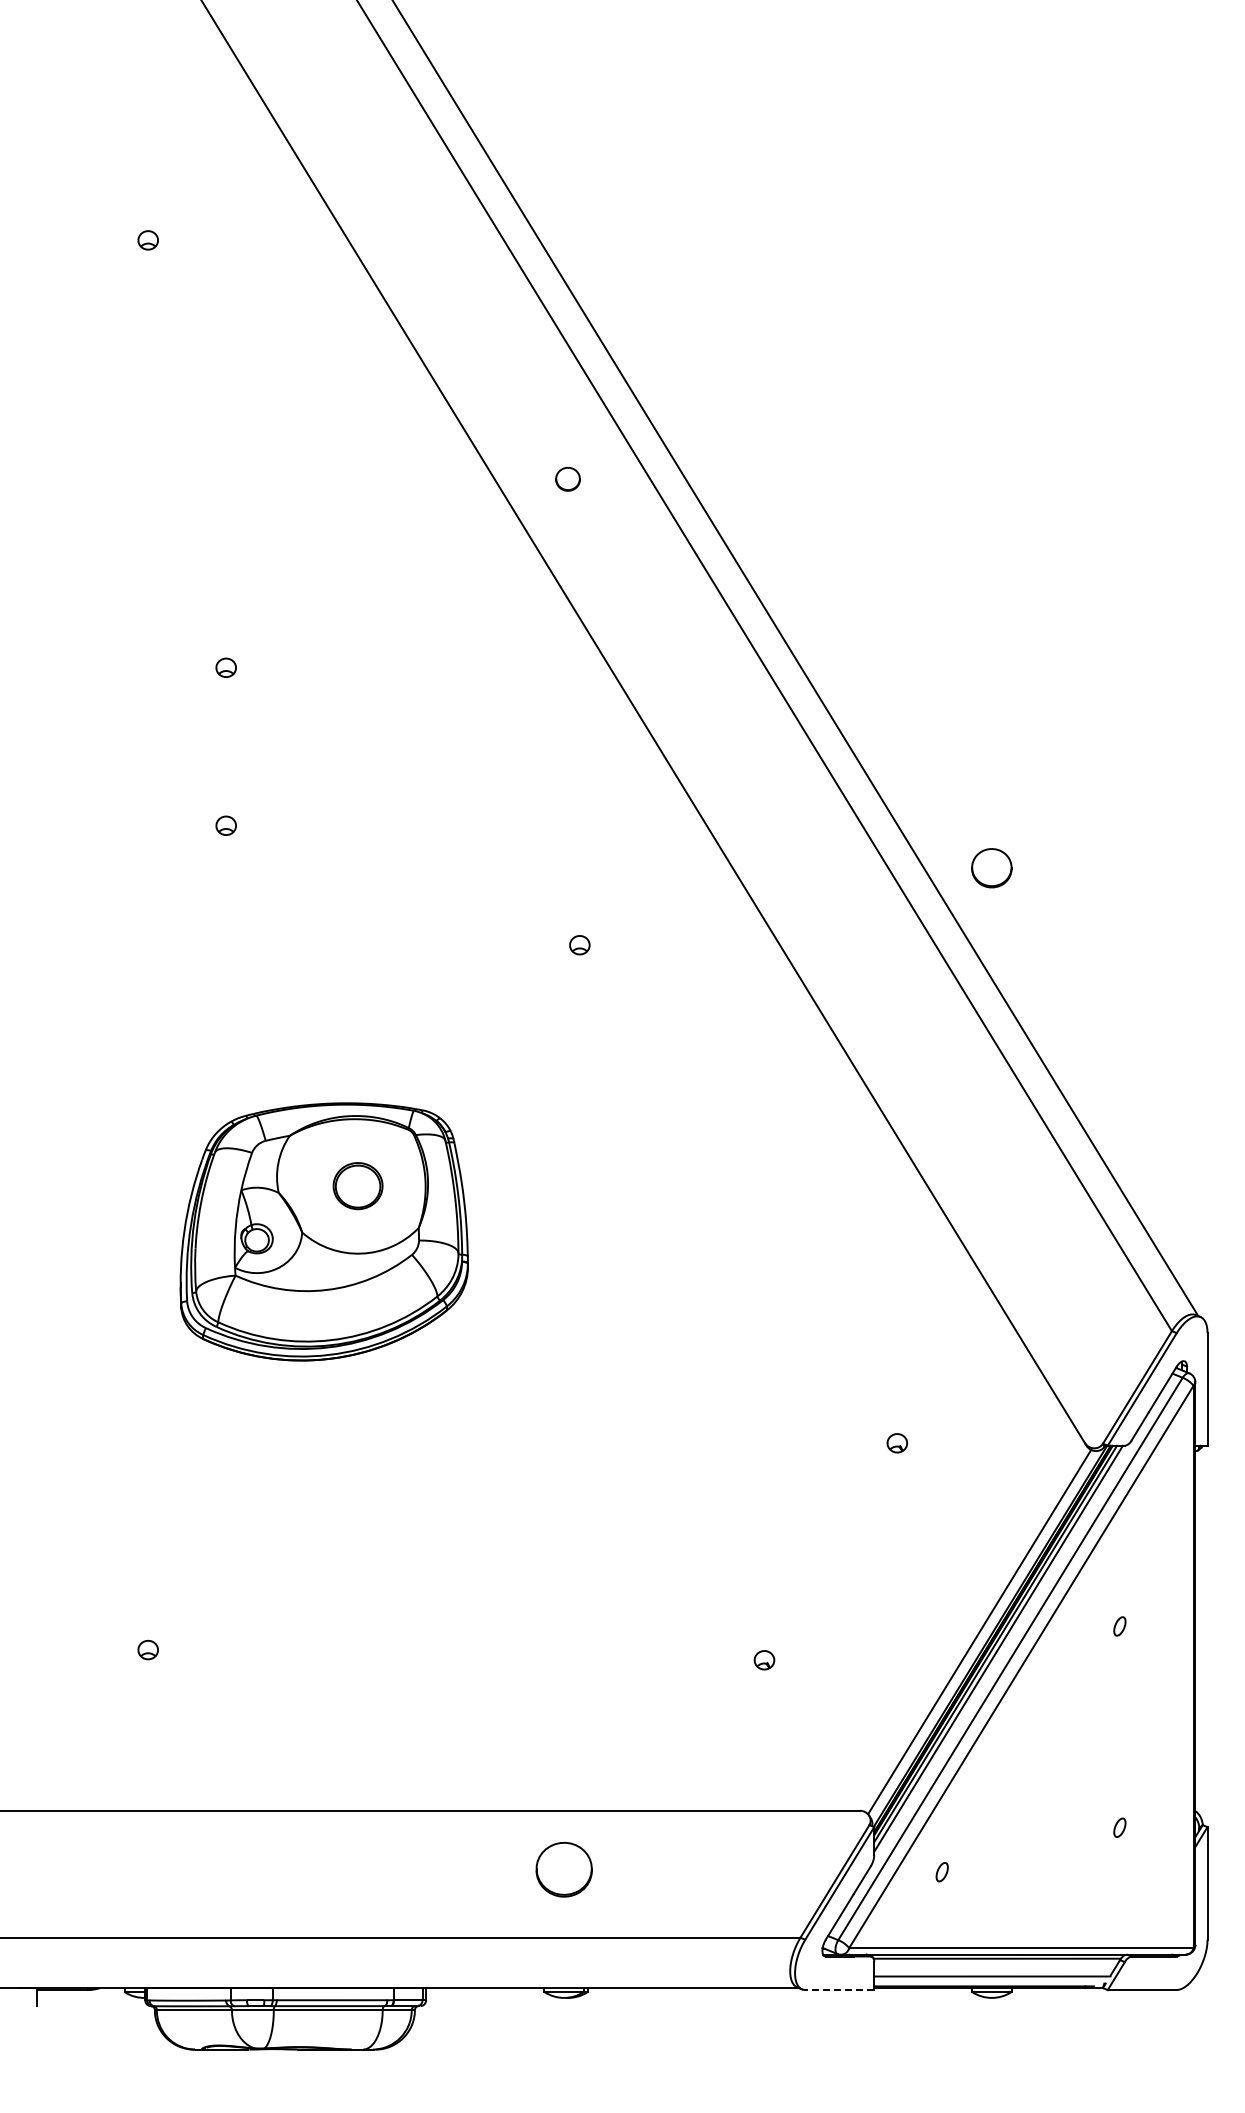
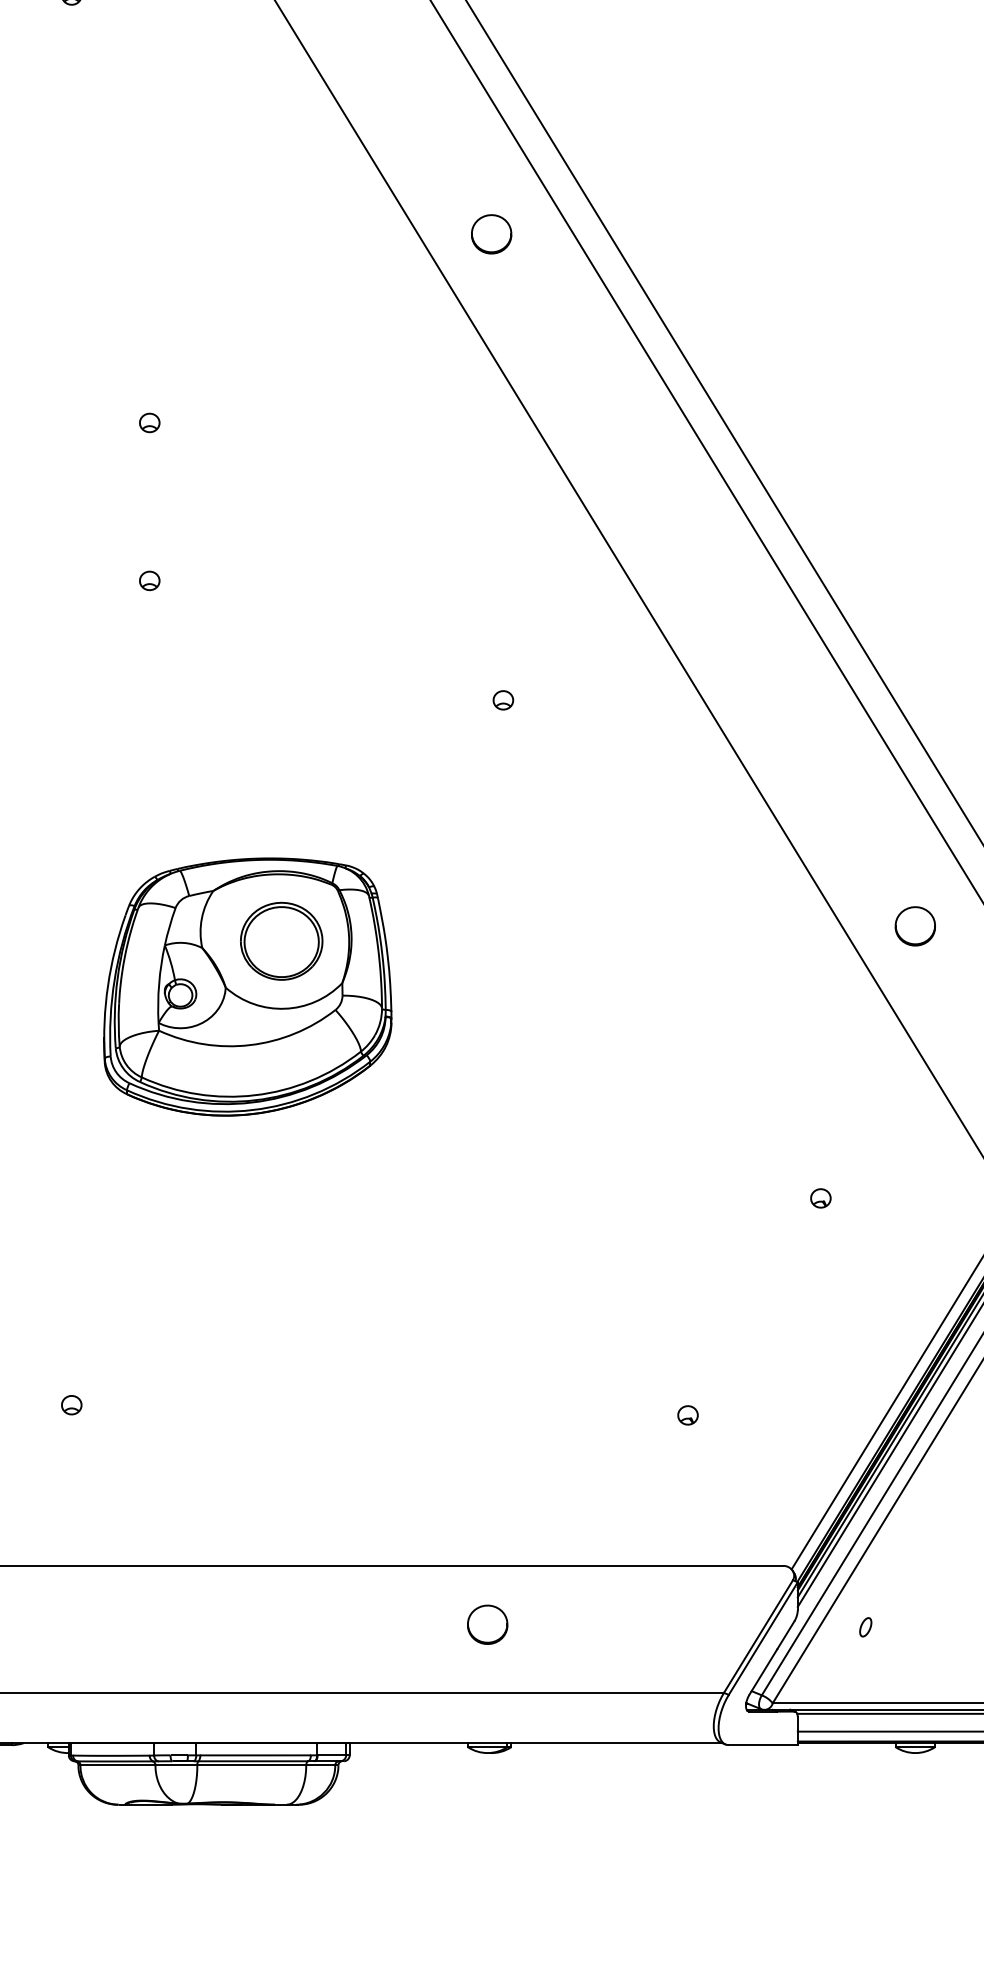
part: (567, 479) -> (491, 234), size x1.67
part: (991, 868) -> (915, 926), moved
part: (357, 1185) -> (281, 940), size x1.67
part: (563, 1869) -> (487, 1624), size x0.71
line: (839, 1990) -> (763, 1745), dashed -> solid

